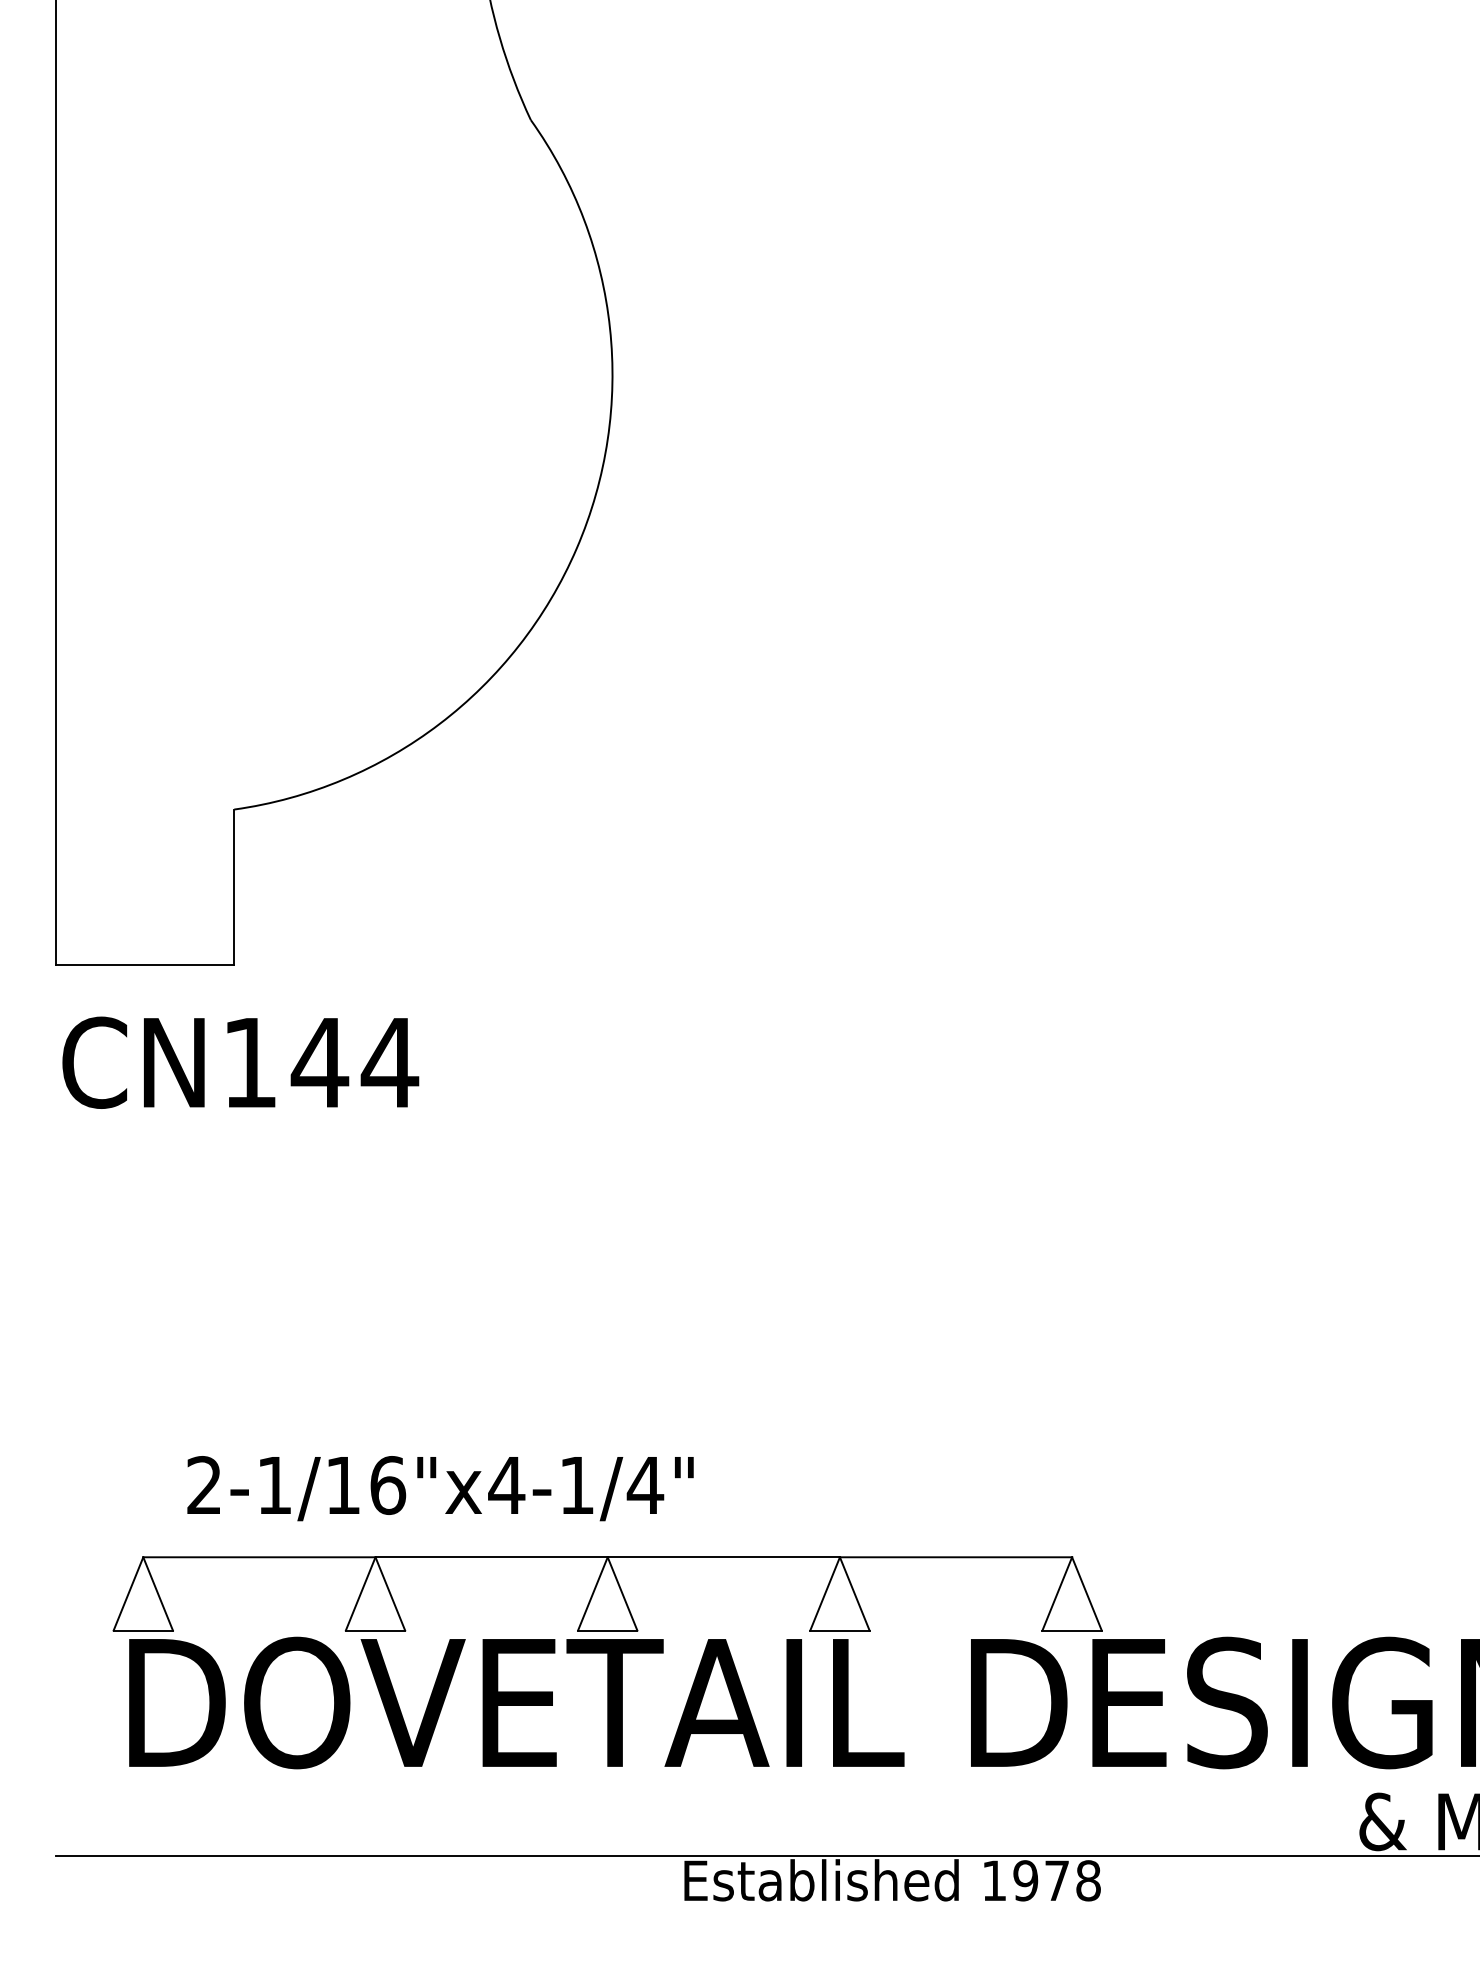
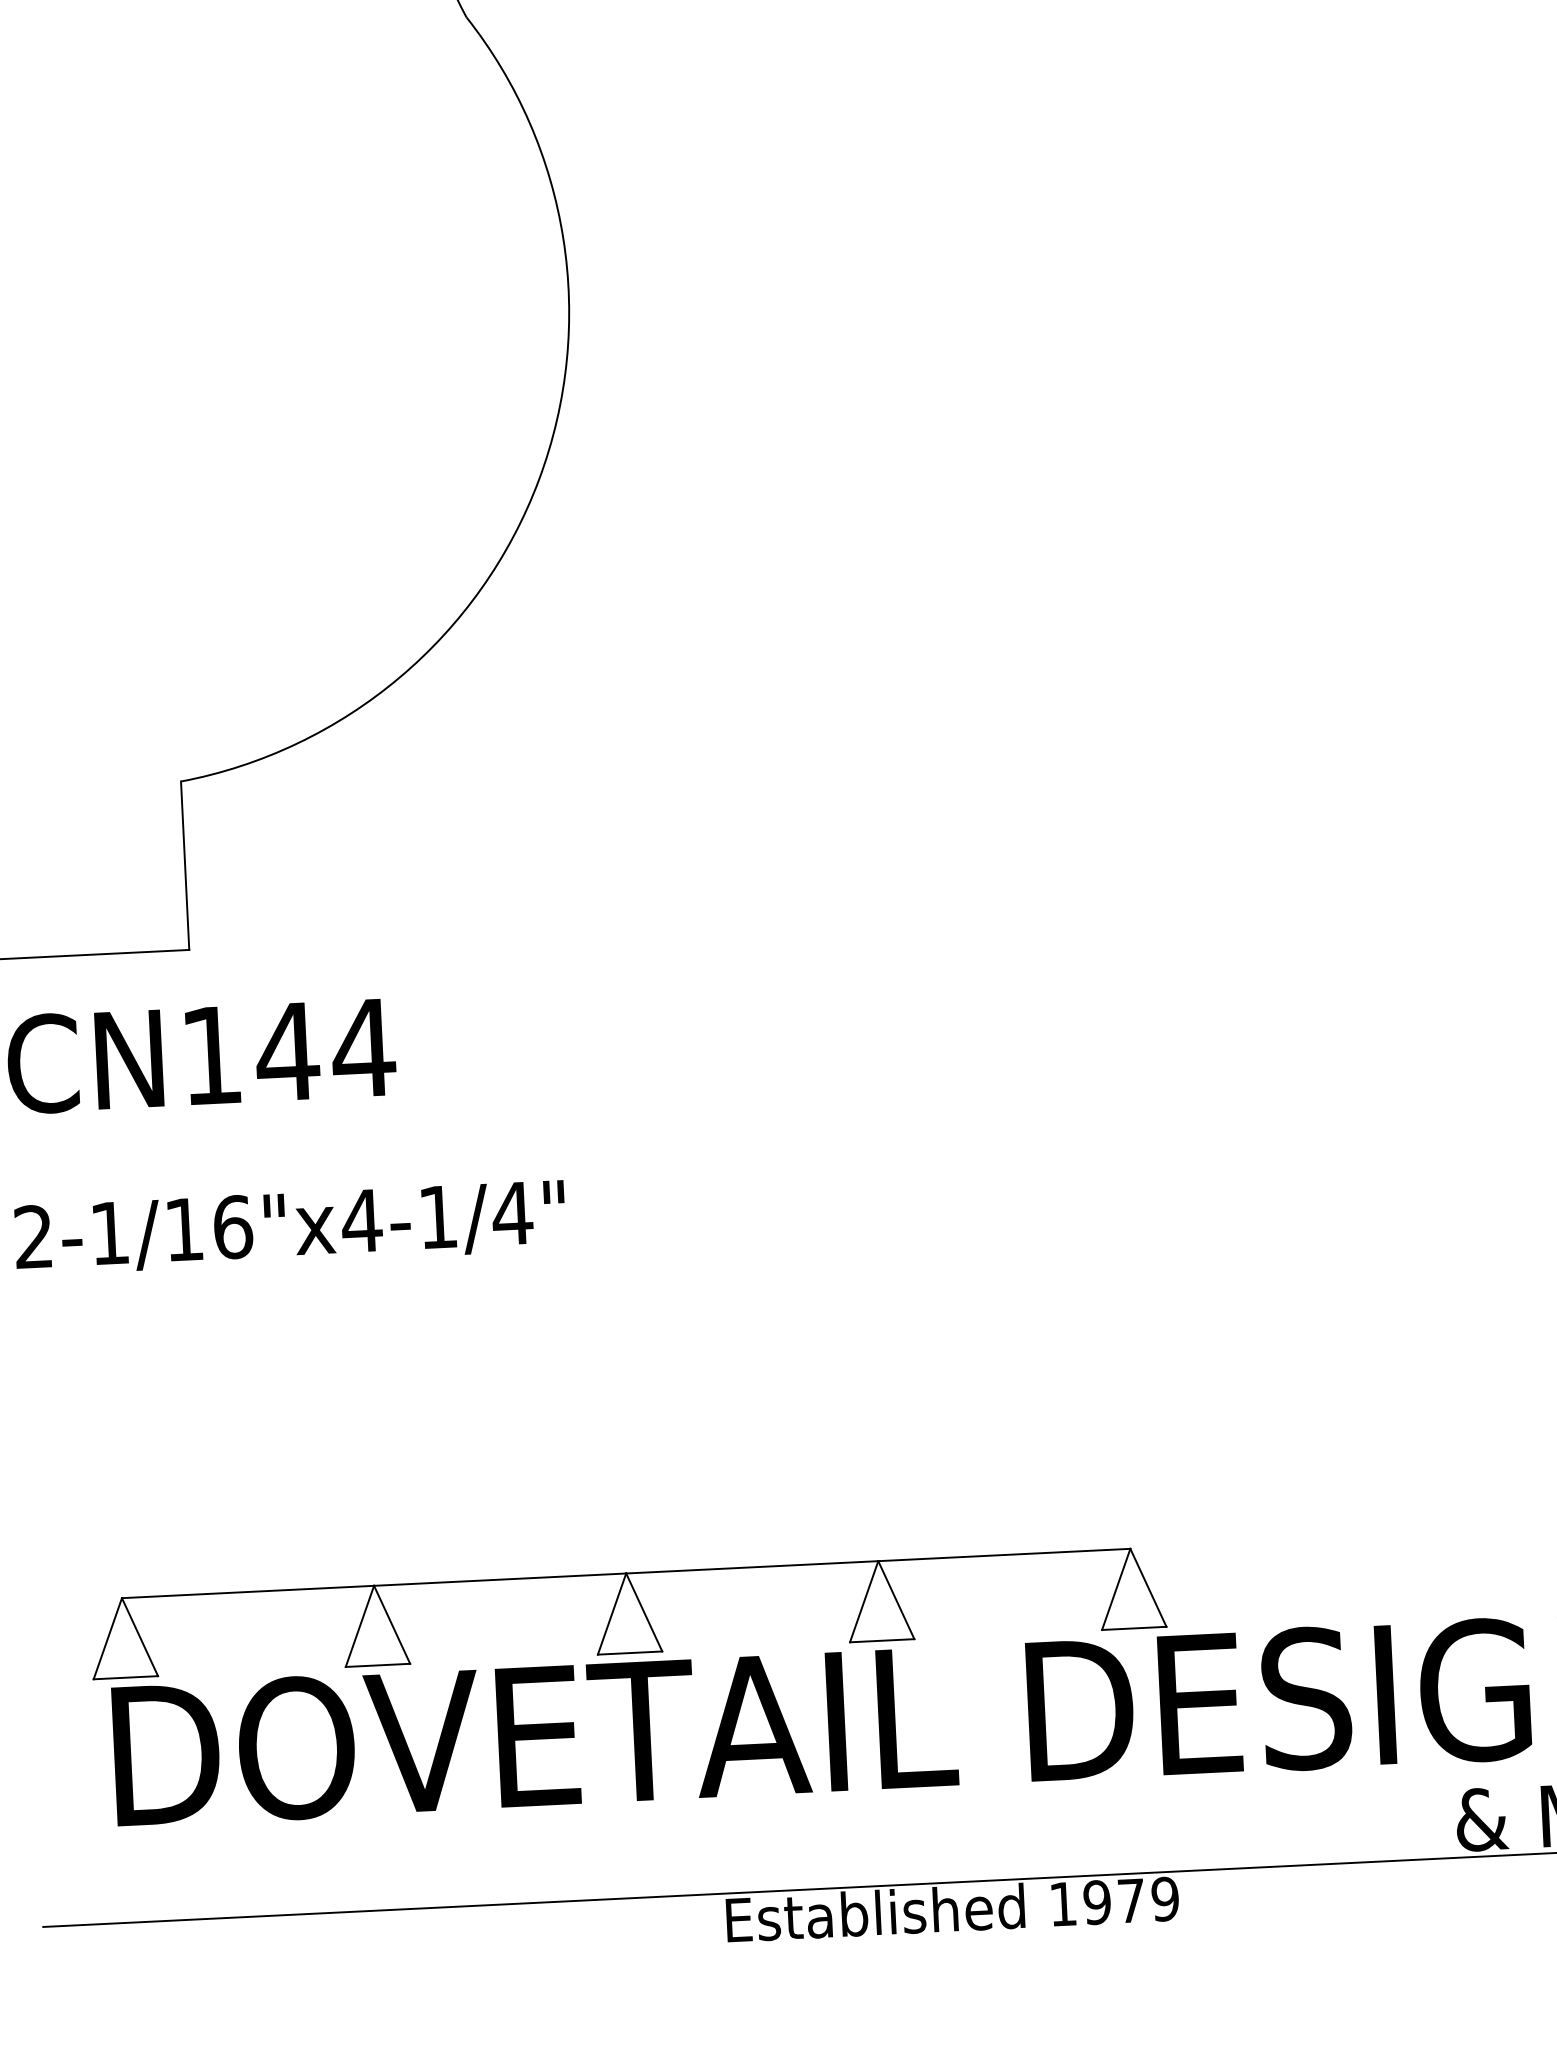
text: (440, 1488) -> (290, 1227), moved
text: (1088, 1880) -> (1165, 1898), 1978 -> 1979

